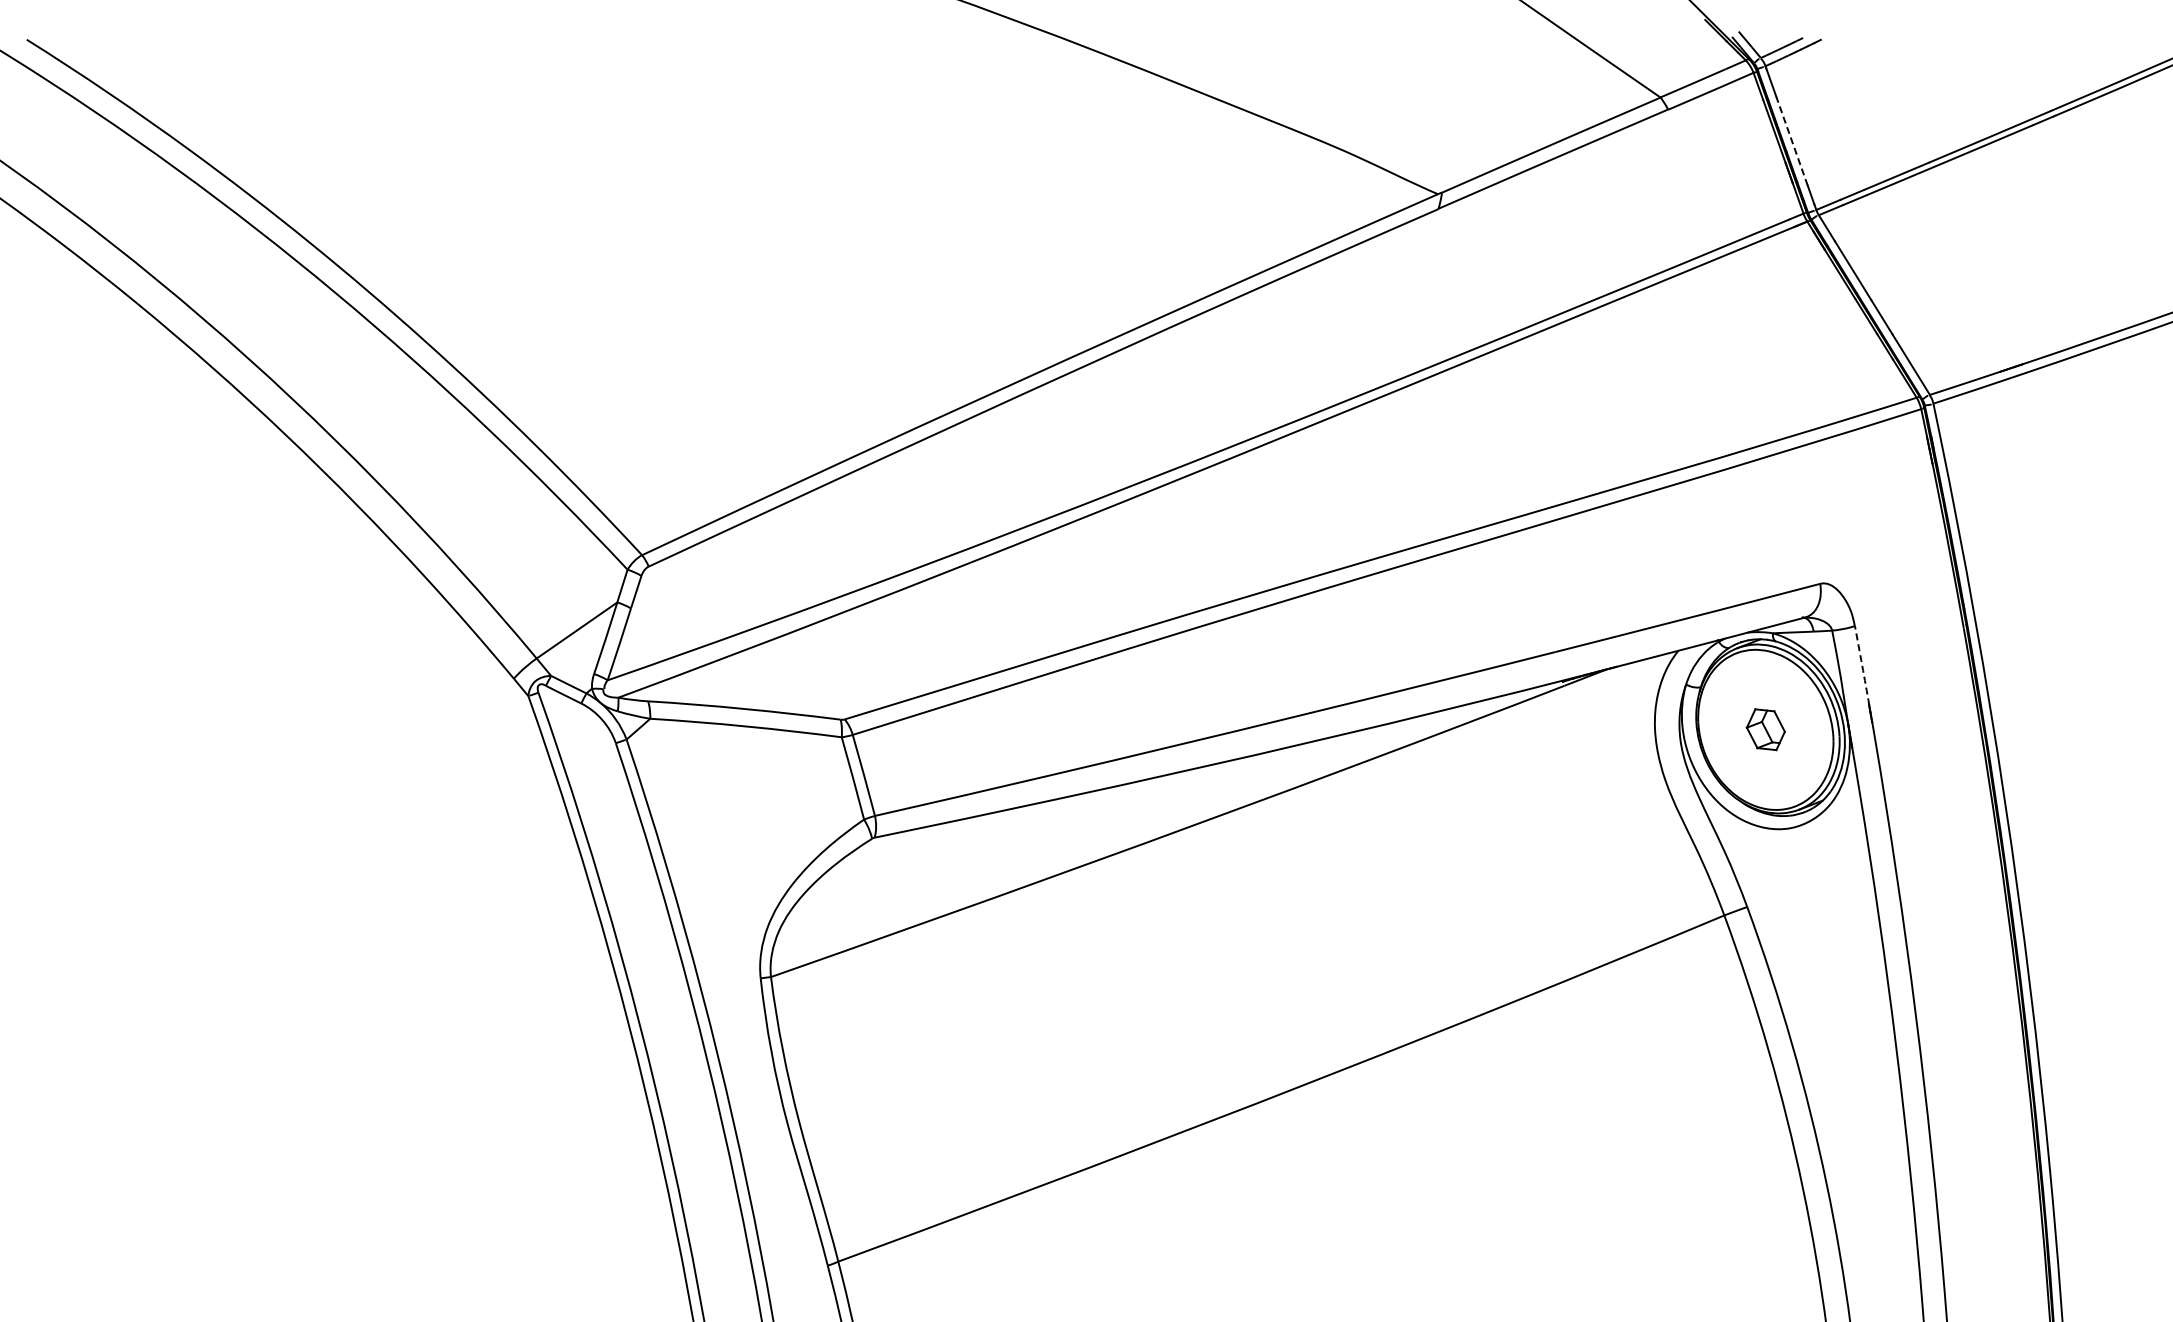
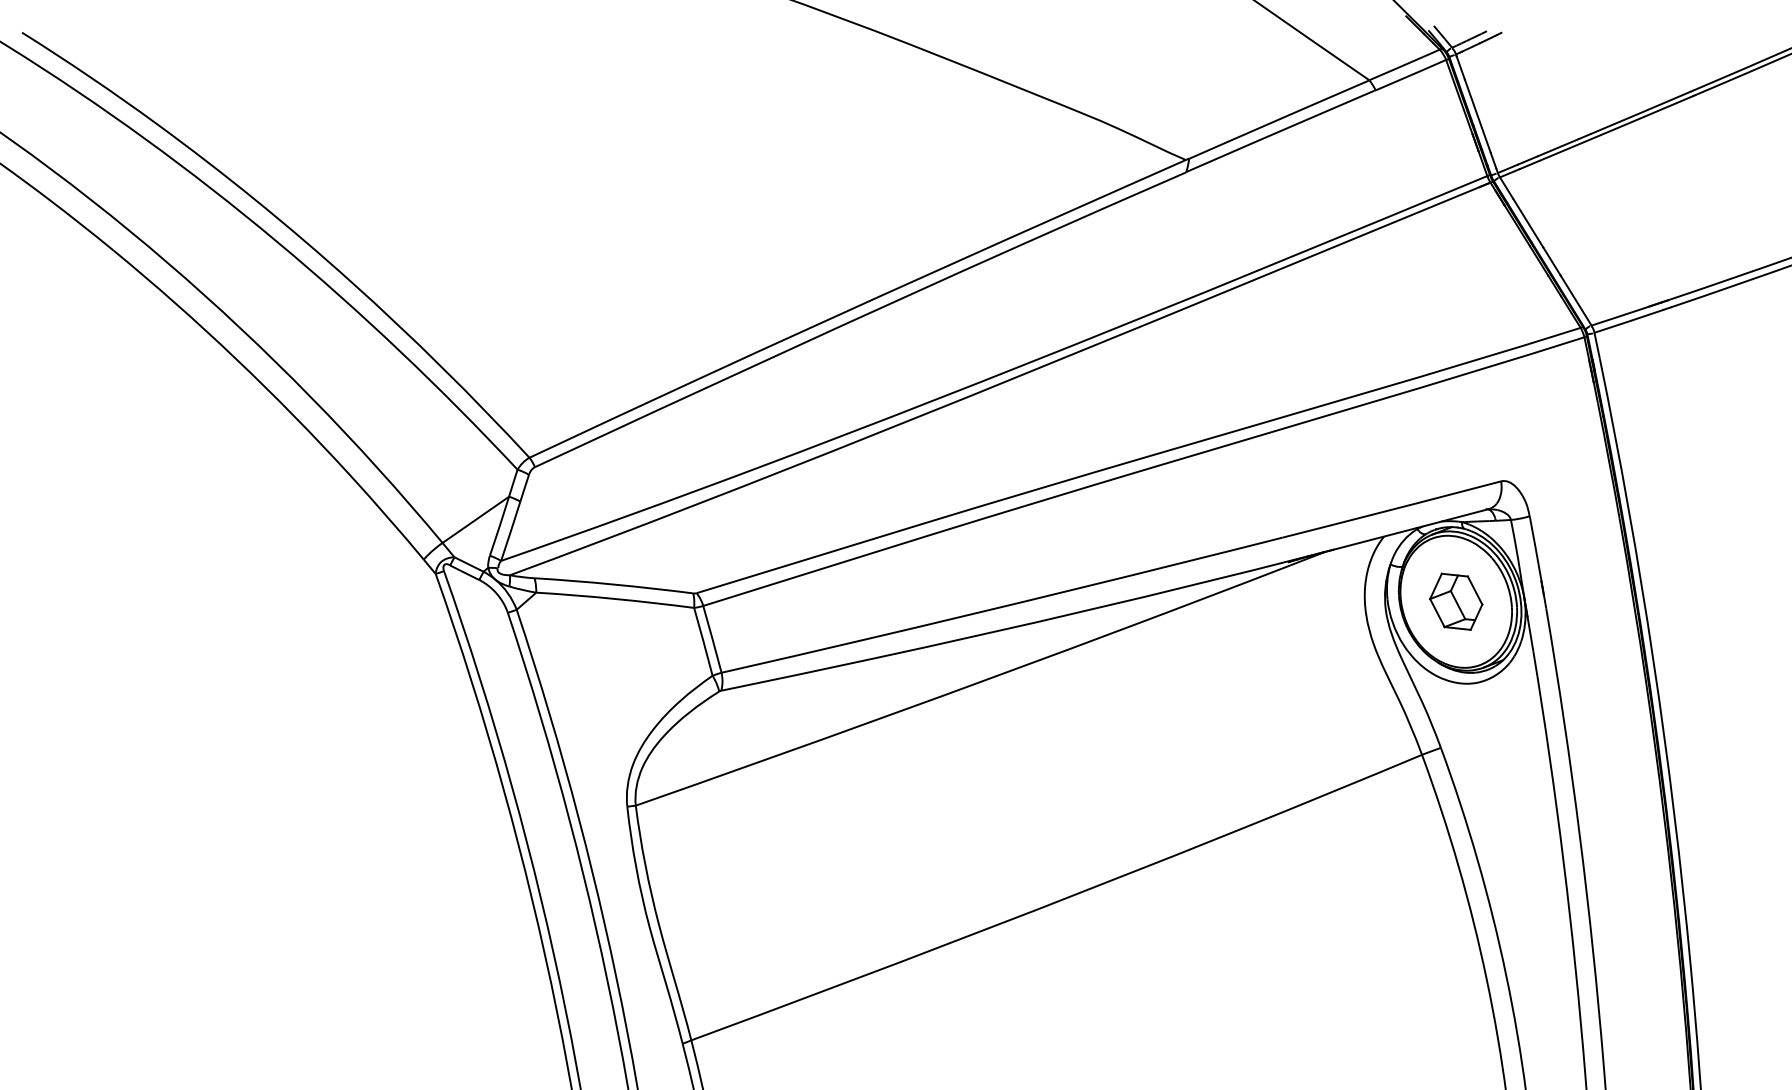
line: (1791, 140) -> (1477, 115), dashed -> solid
arc: (1862, 665) -> (1535, 548), dashed -> solid
part: (1765, 729) -> (1455, 601), size x1.67

